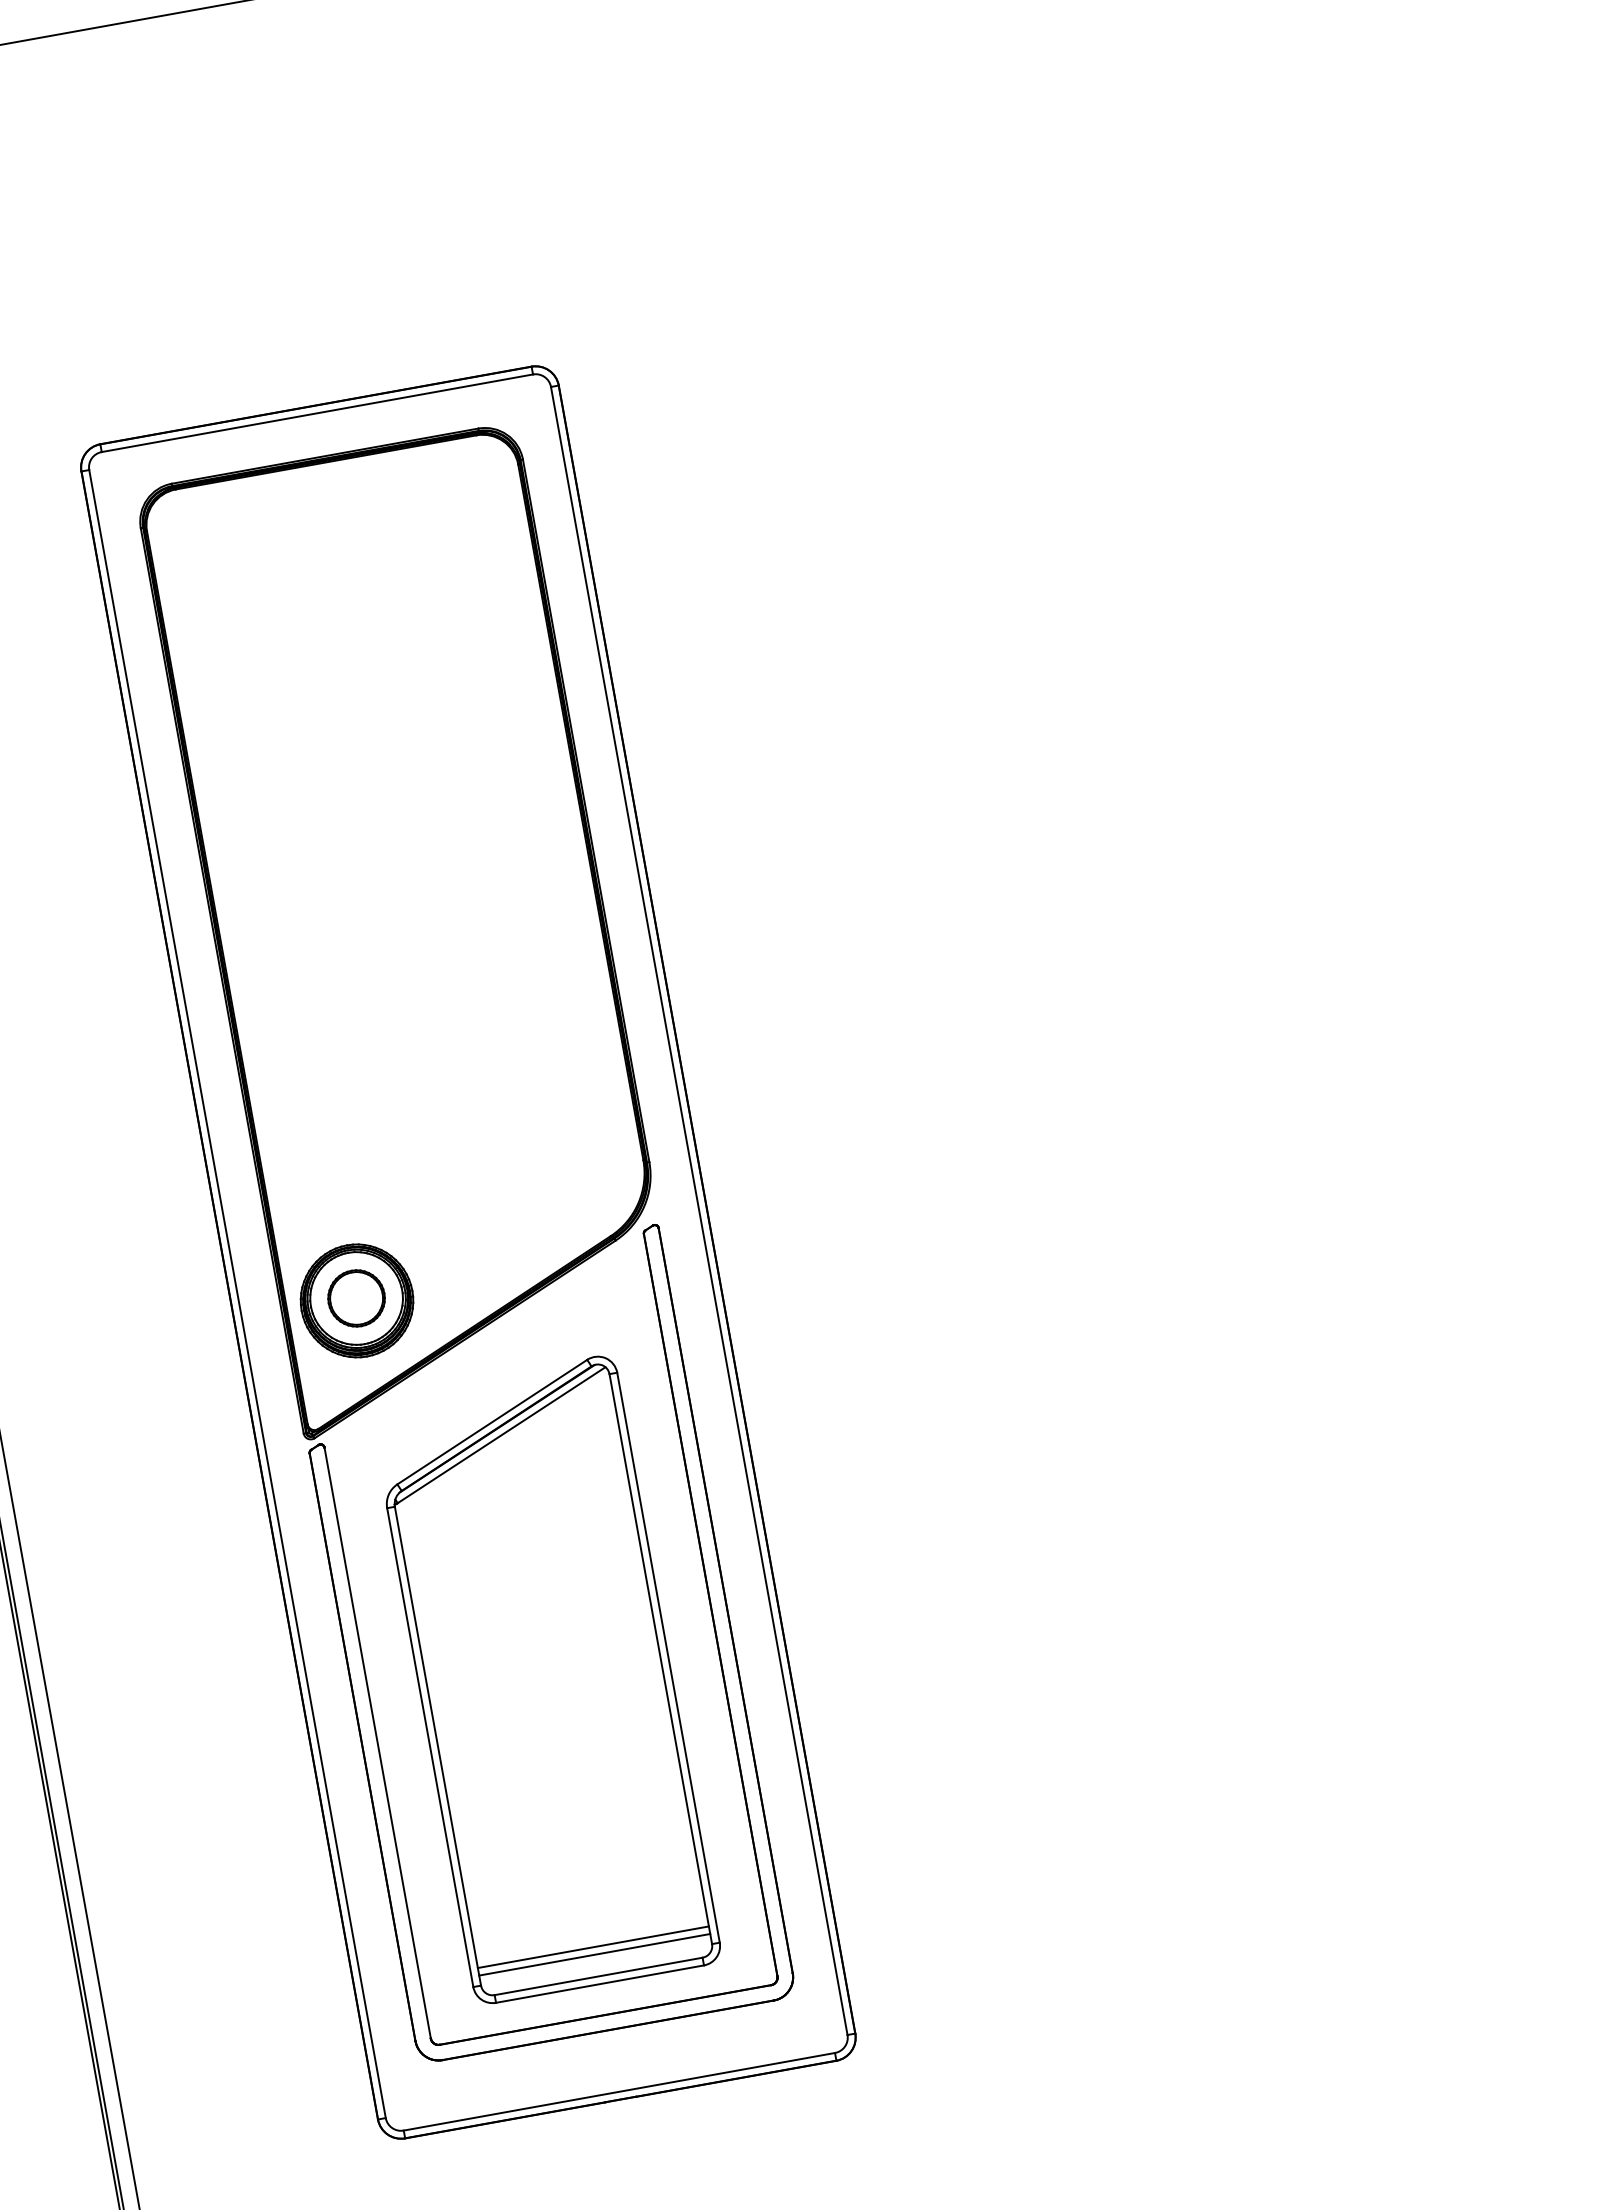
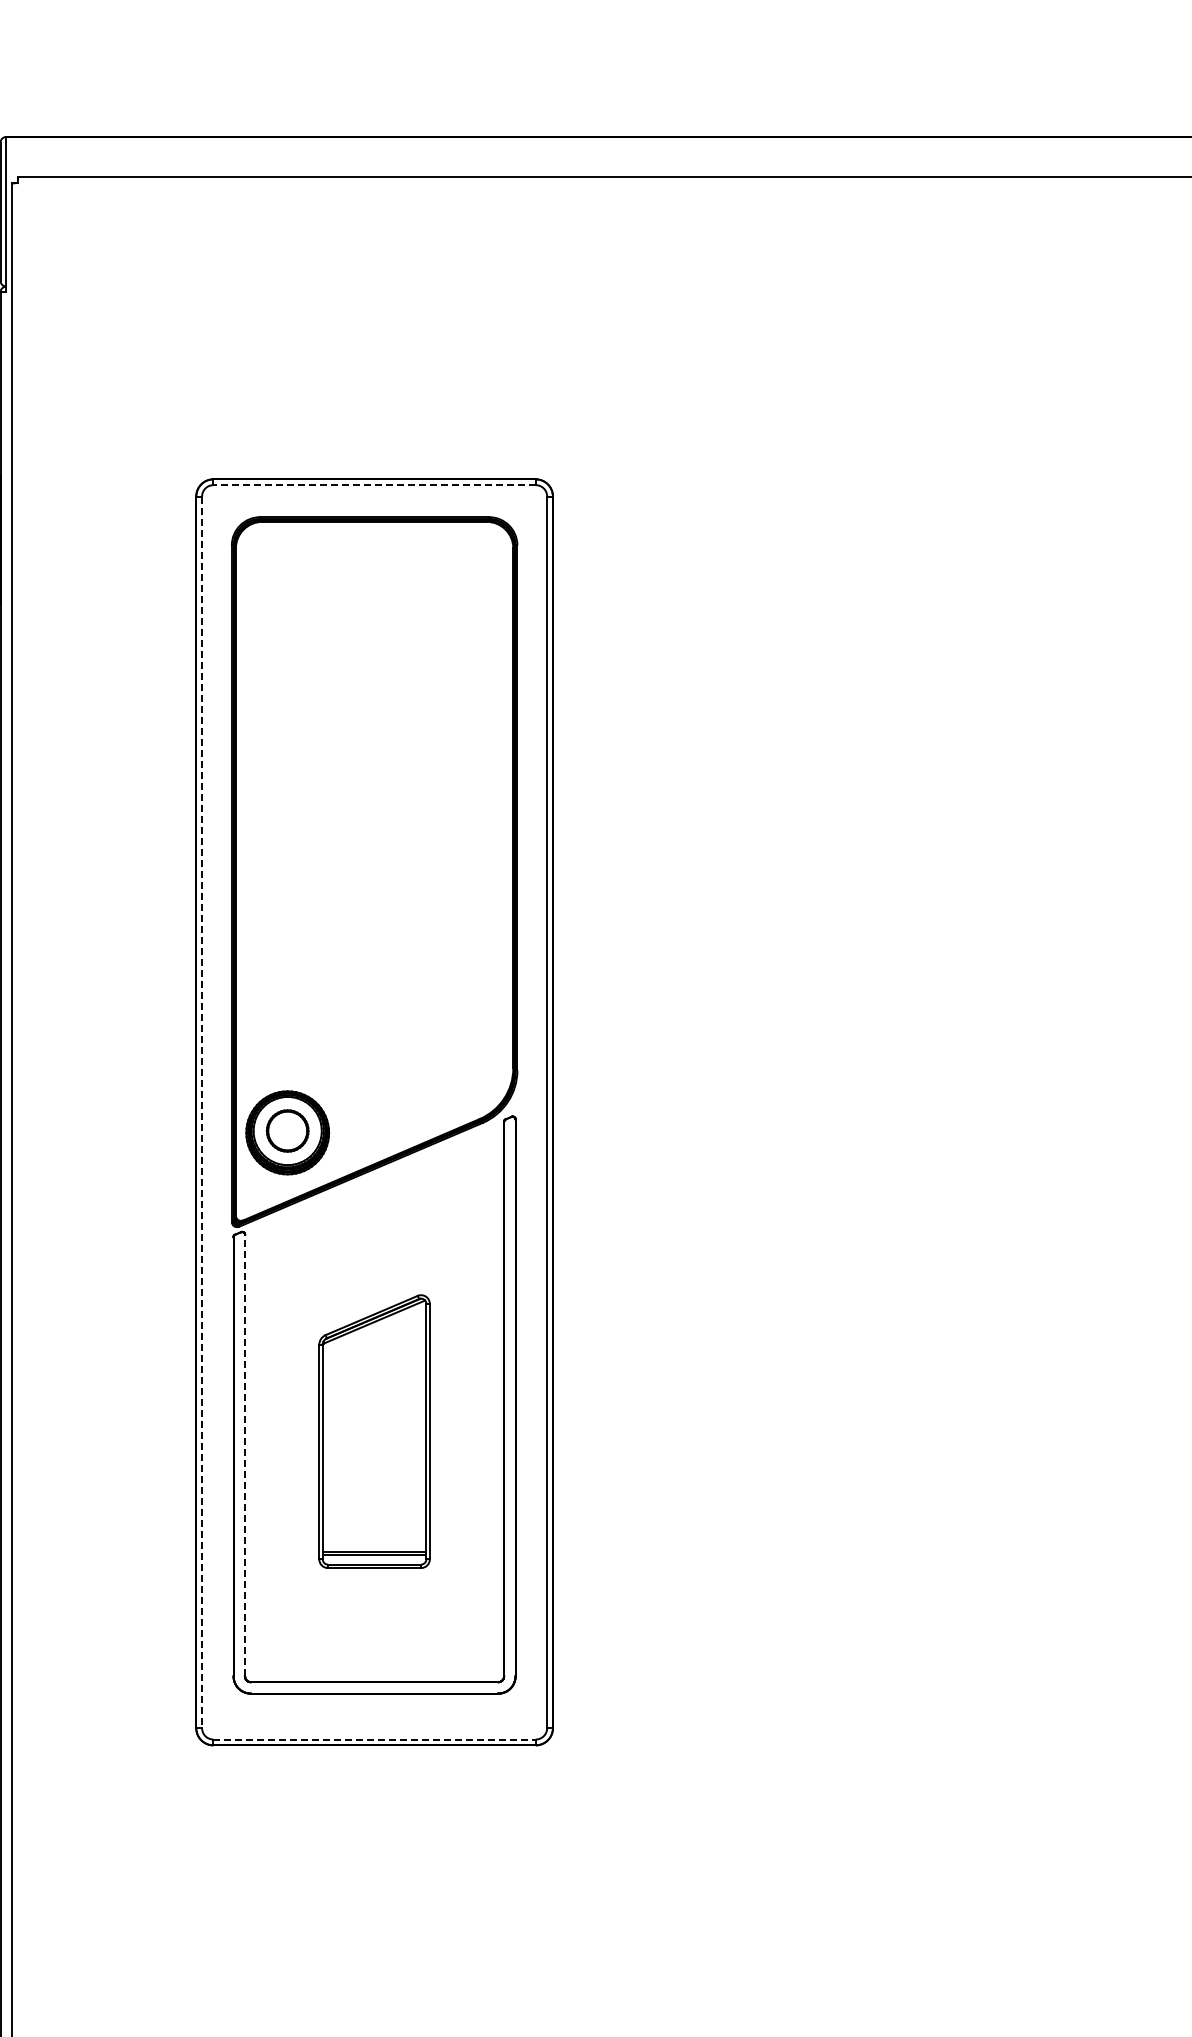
line: (317, 413) -> (374, 485), solid -> dashed
line: (238, 1294) -> (202, 1112), solid -> dashed
part: (545, 1679) -> (374, 1431), size x0.6
line: (378, 1742) -> (245, 1455), solid -> dashed
line: (620, 2091) -> (375, 1739), solid -> dashed

